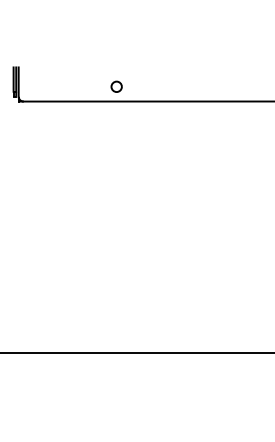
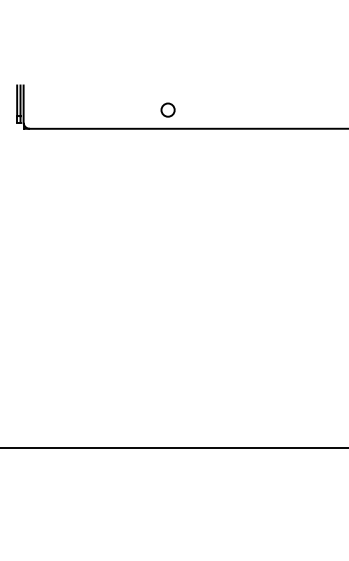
circle: (116, 86) -> (167, 109), moved

